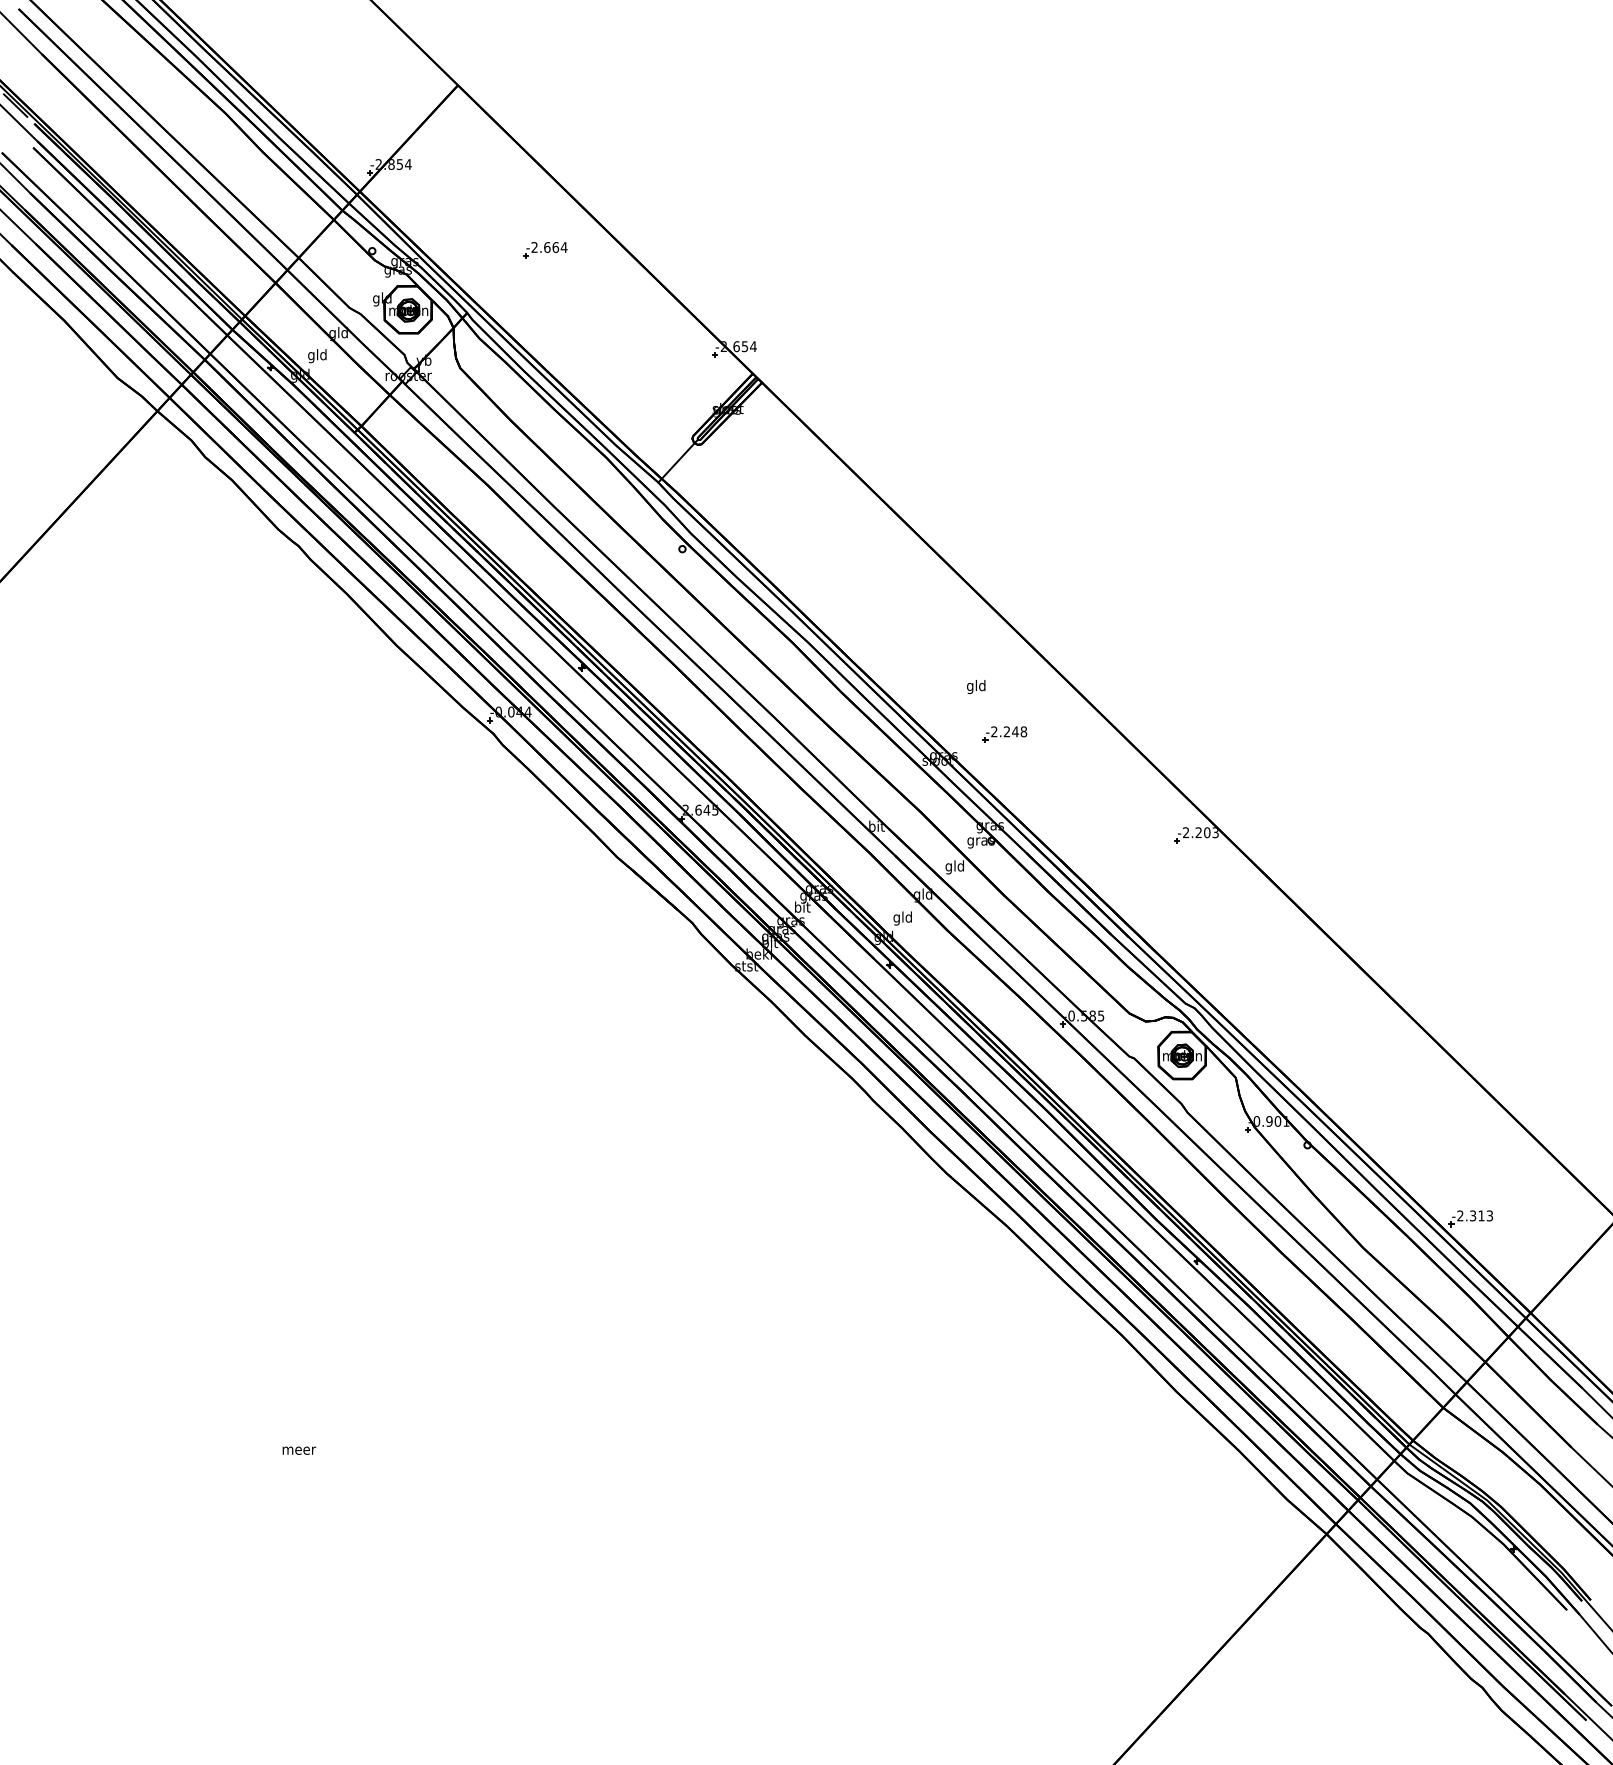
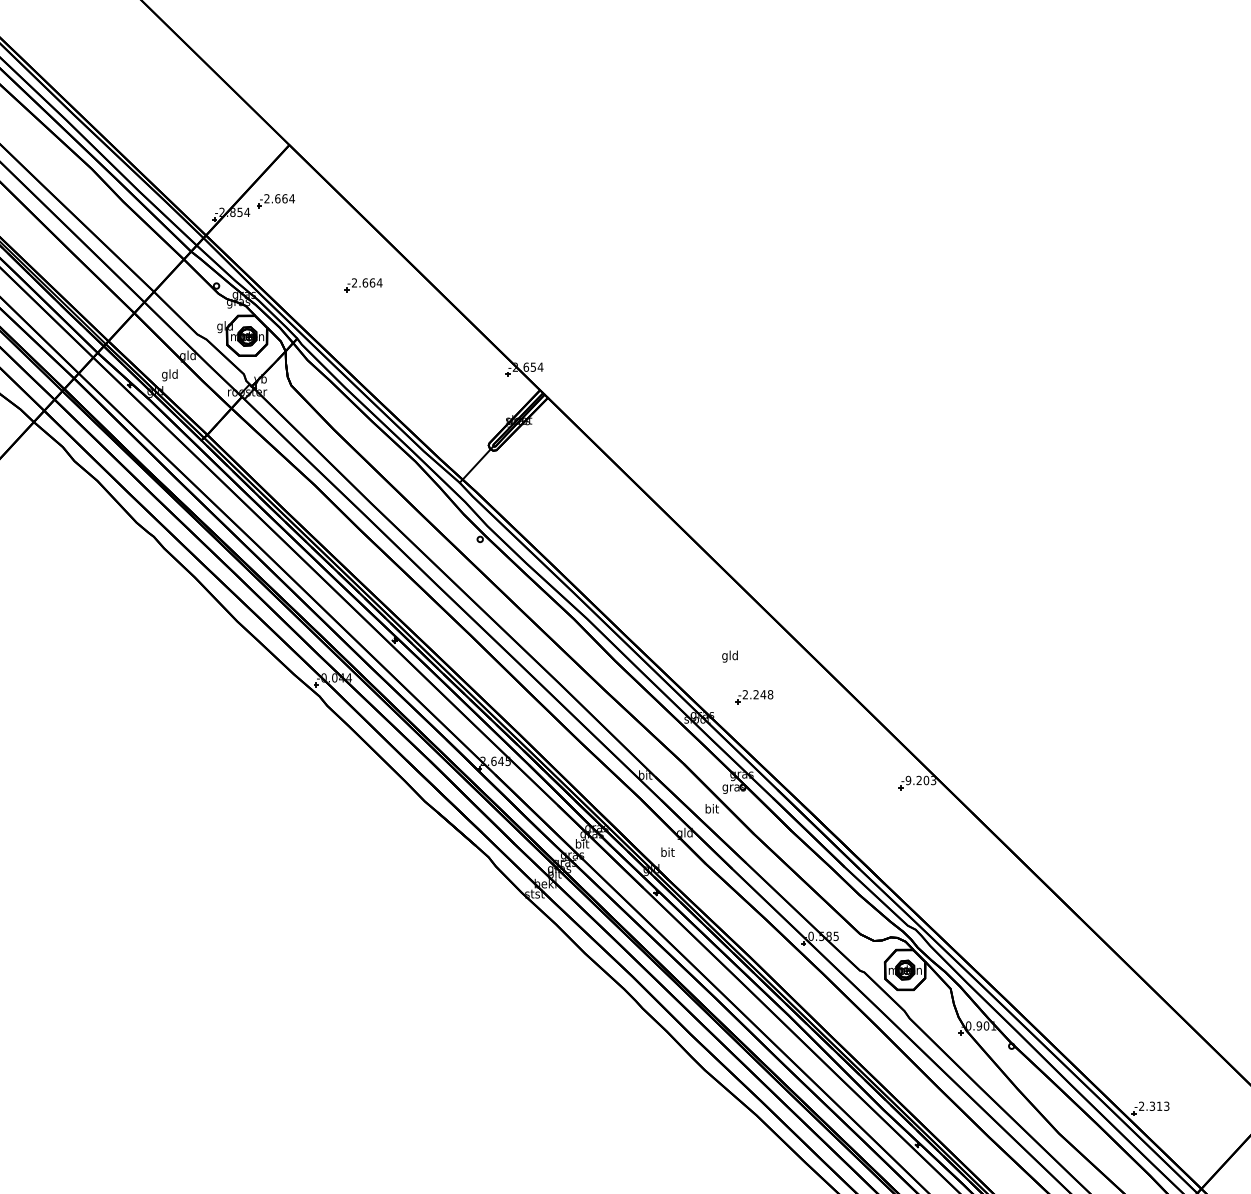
part: (442, 151) -> (276, 201), added
text: (1185, 832) -> (907, 780), -2.203 -> -9.203
text: (954, 867) -> (711, 810), gld -> bit
text: (902, 918) -> (667, 853), gld -> bit

